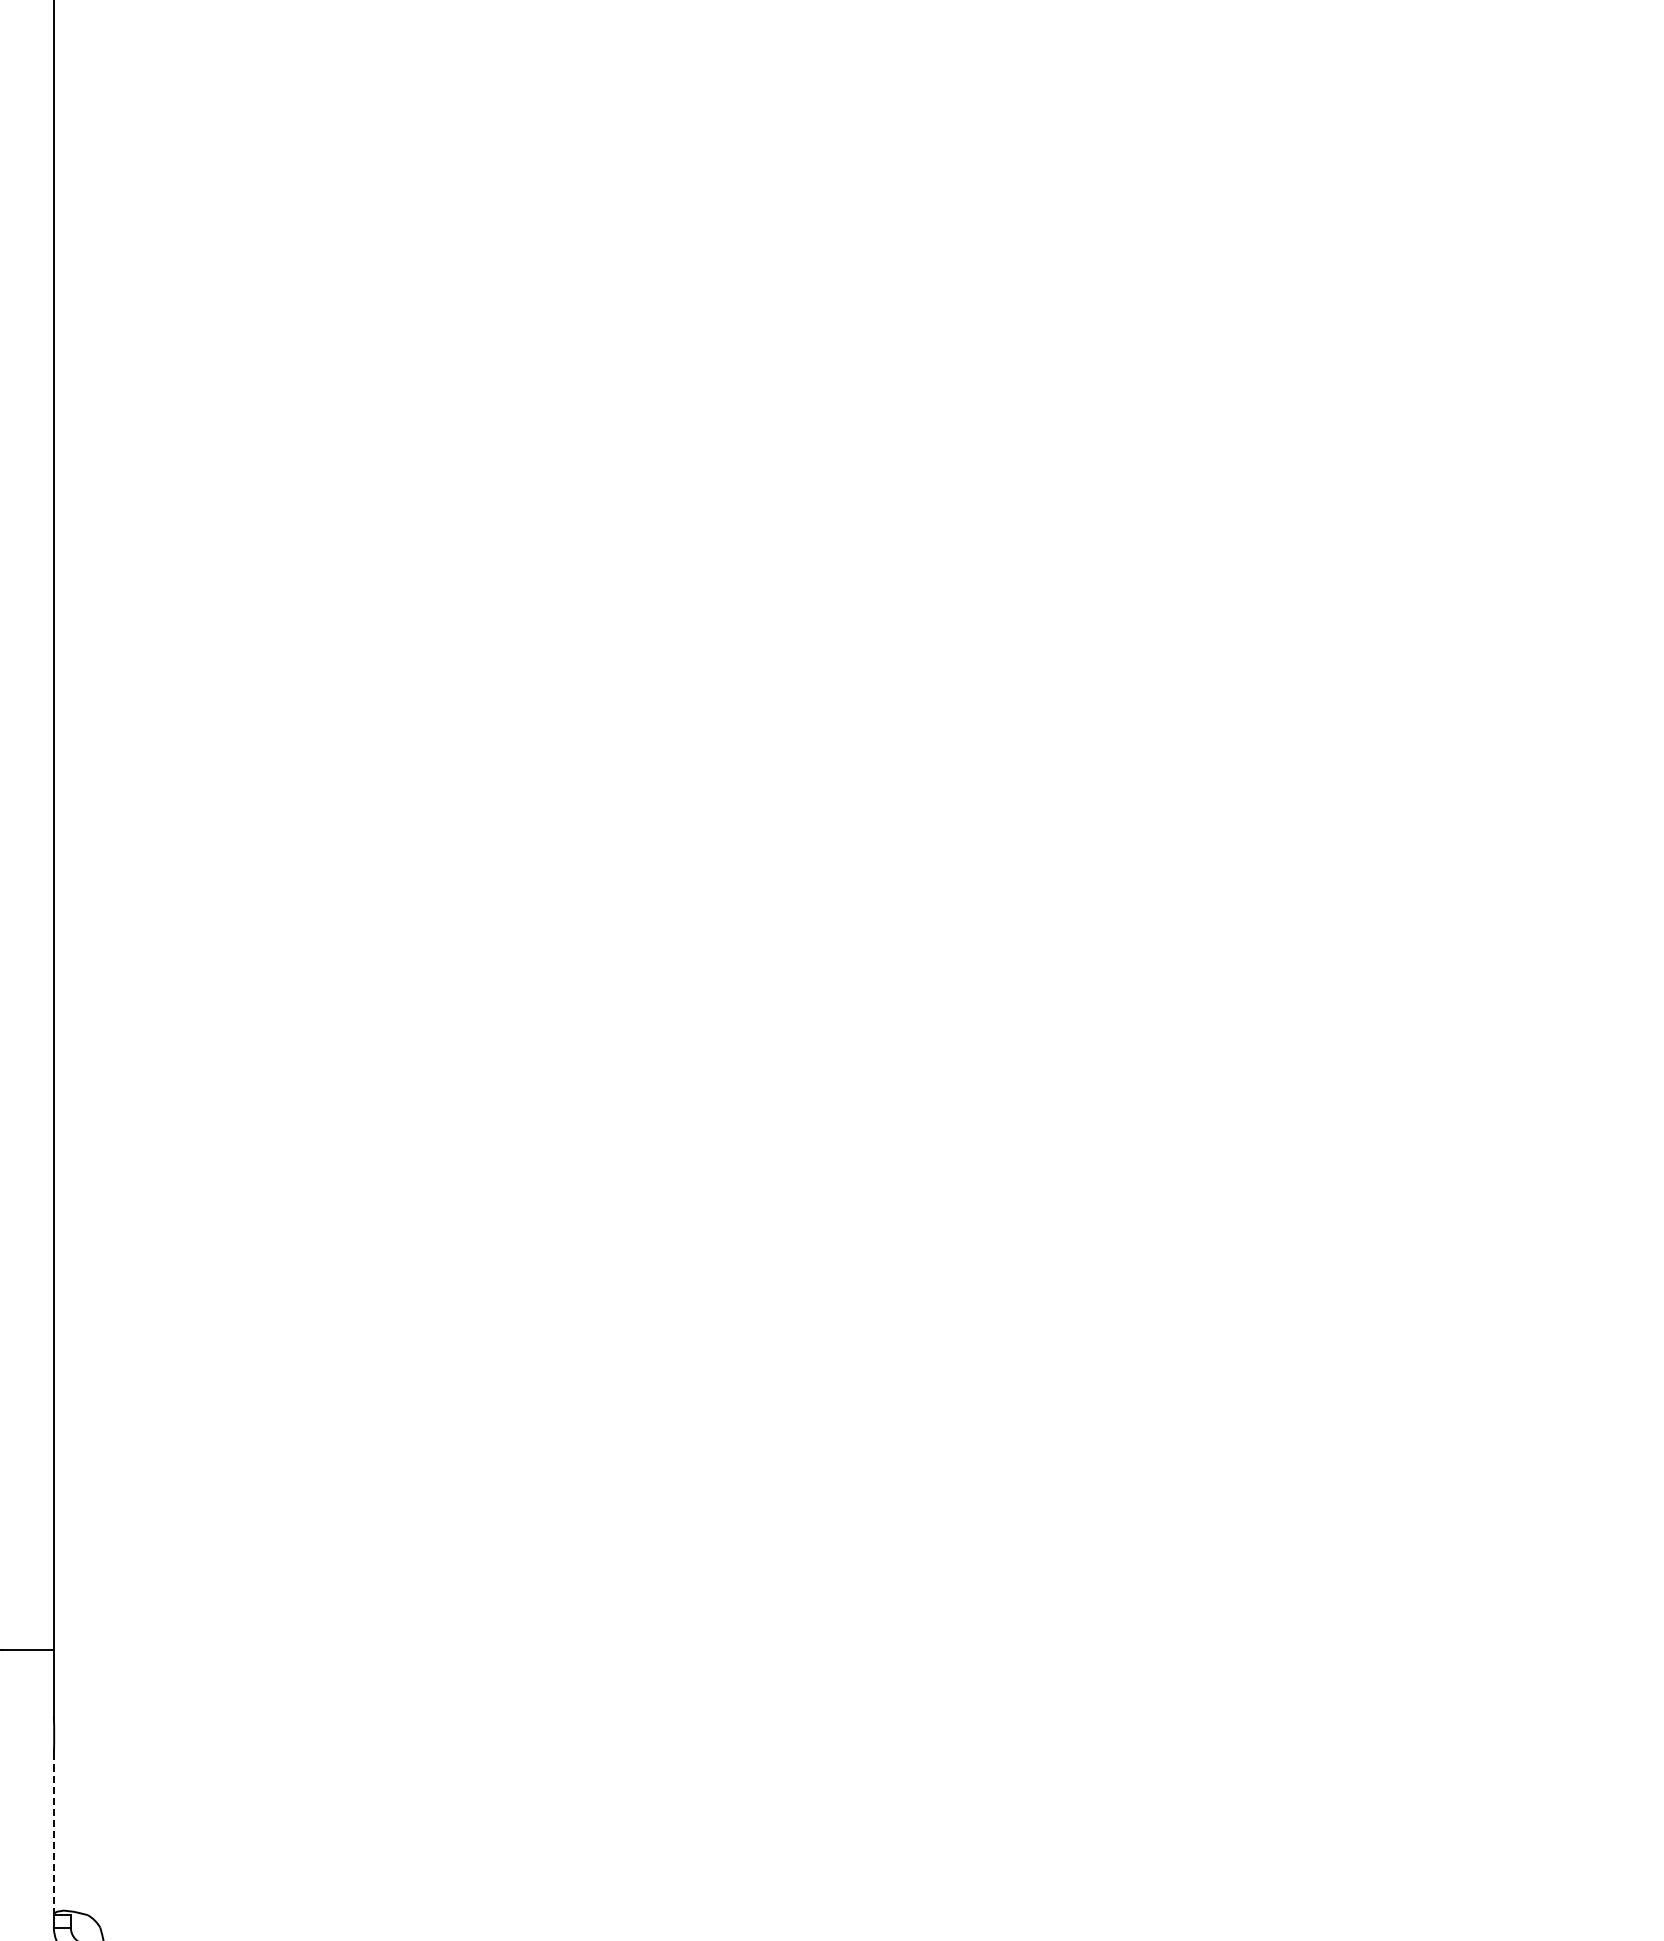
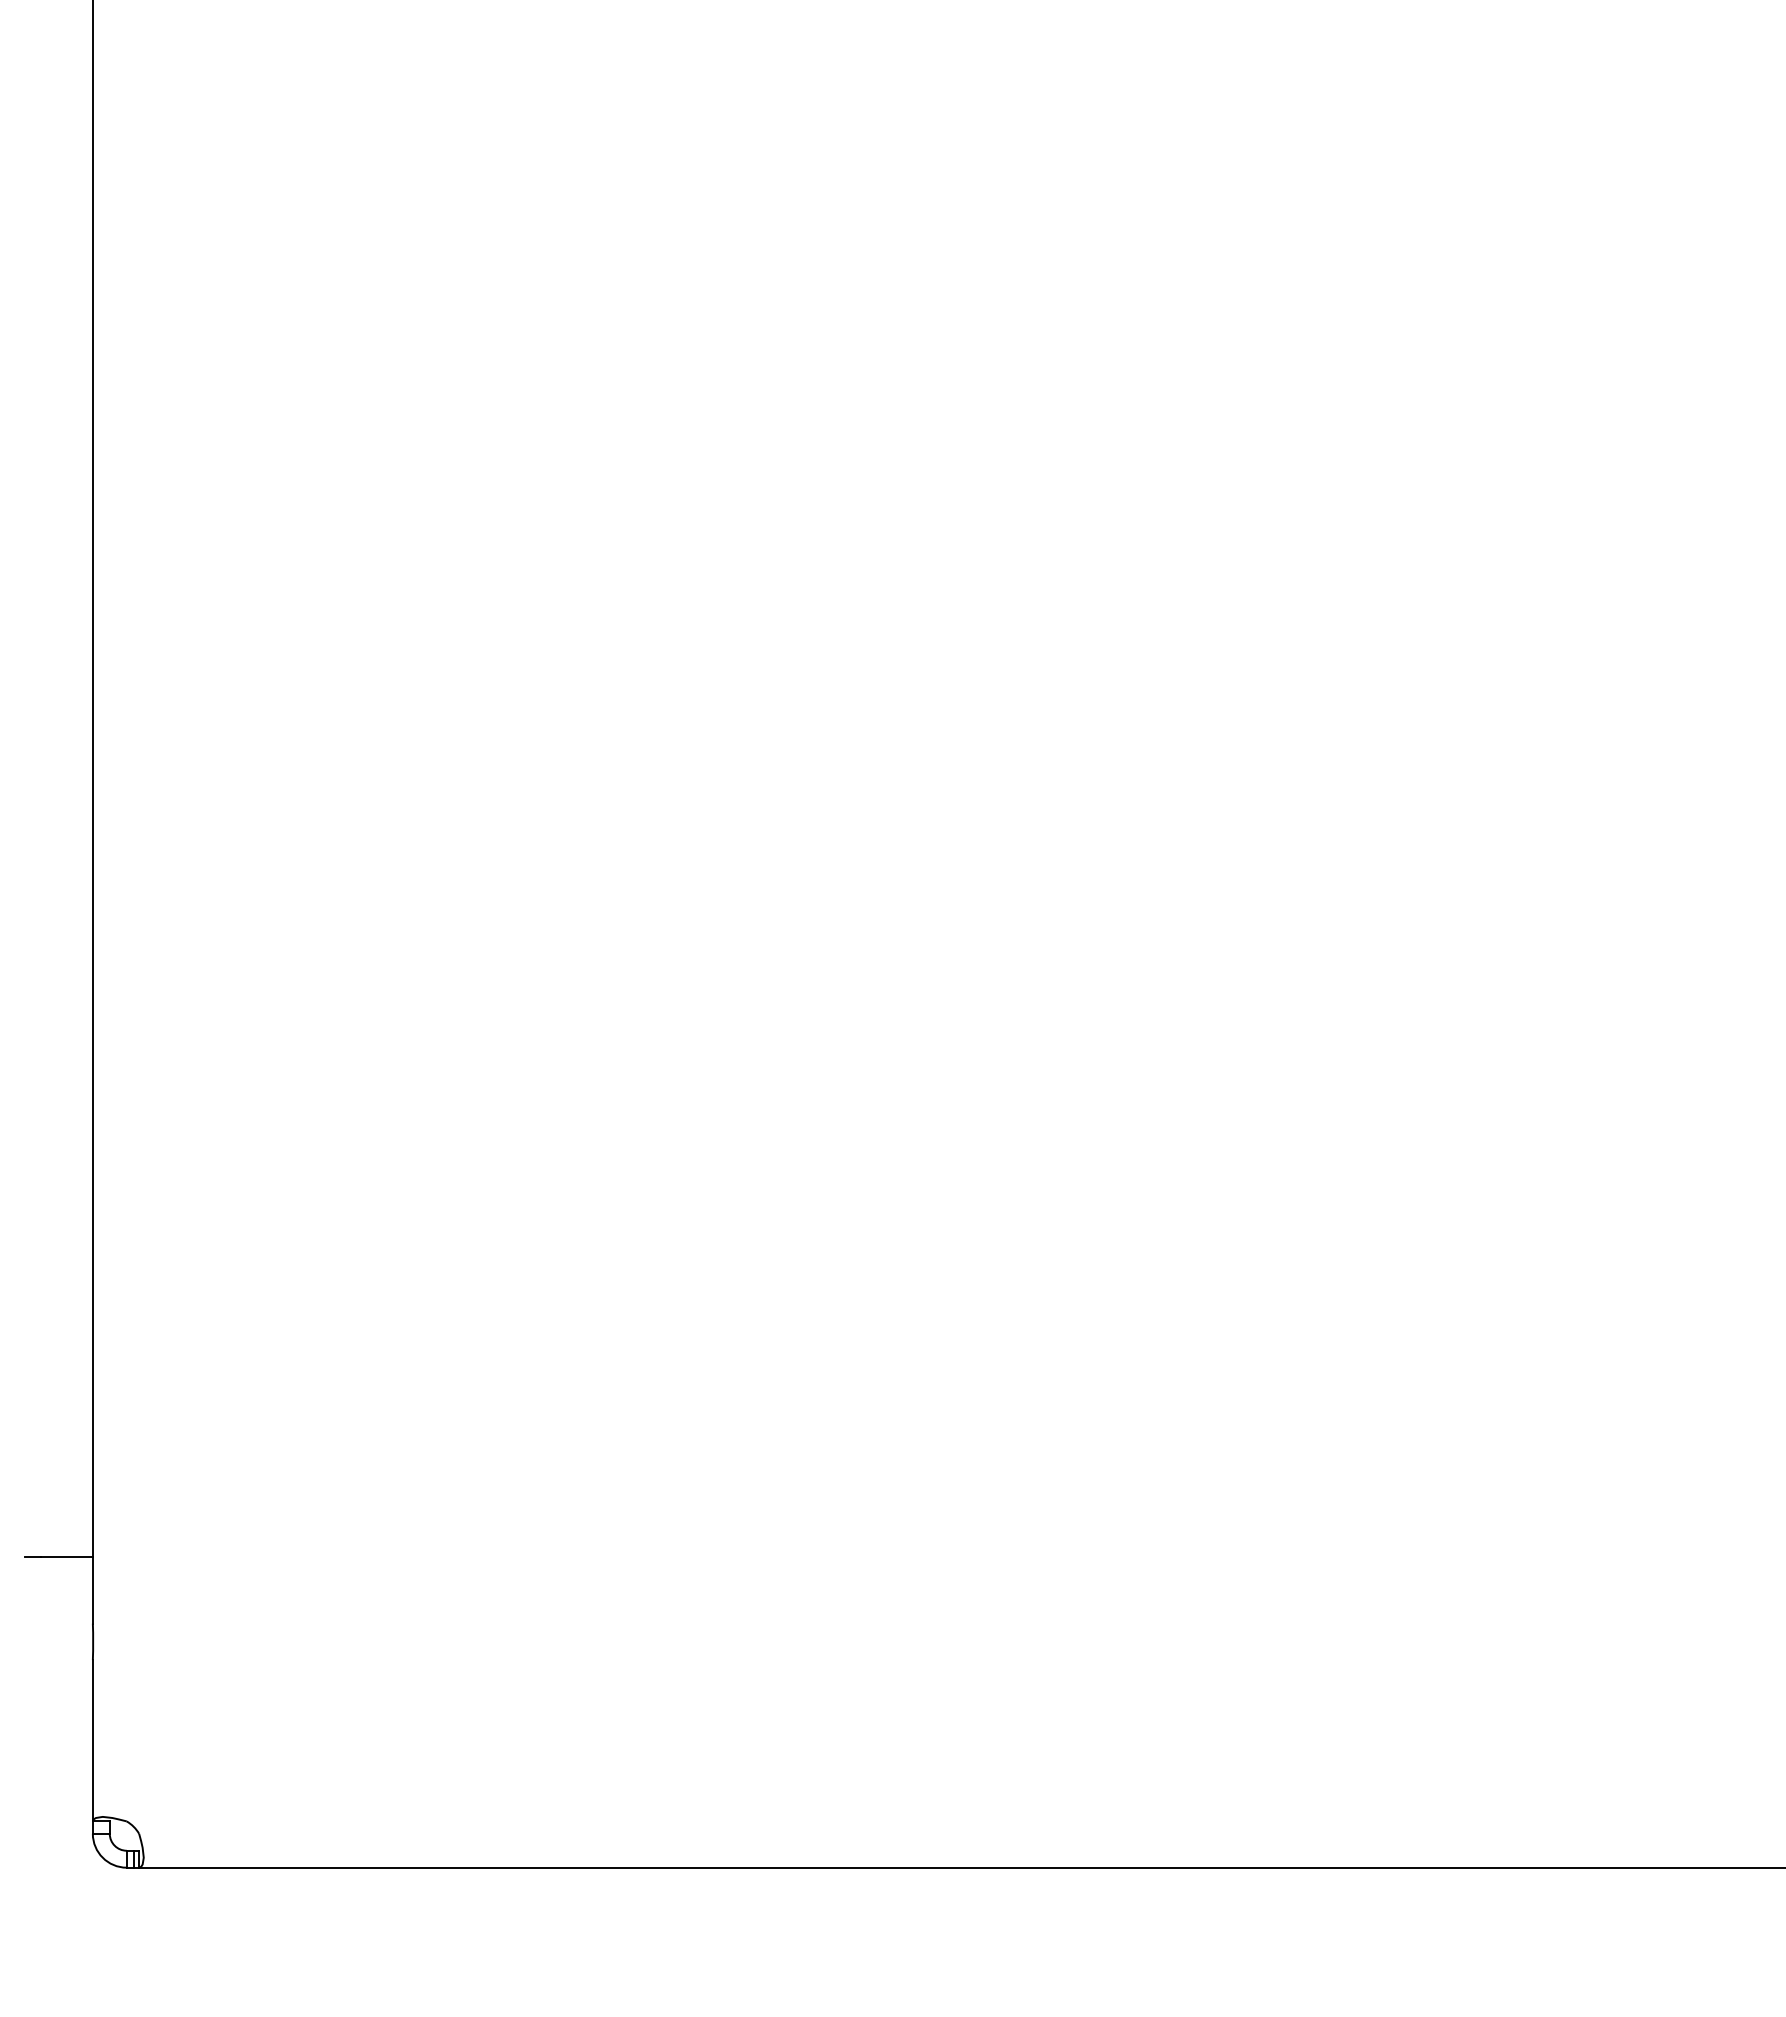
line: (53, 1834) -> (92, 1740), dashed -> solid

